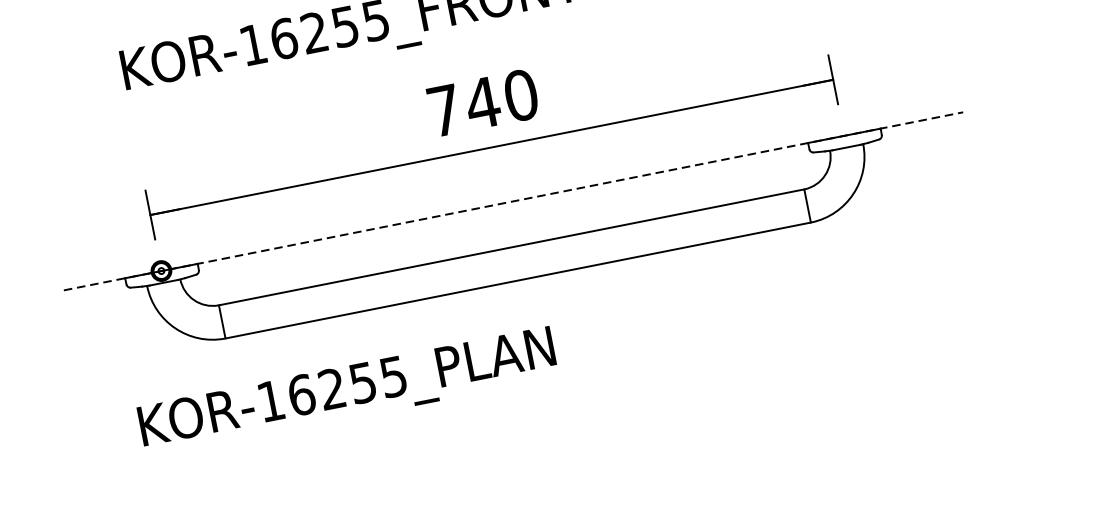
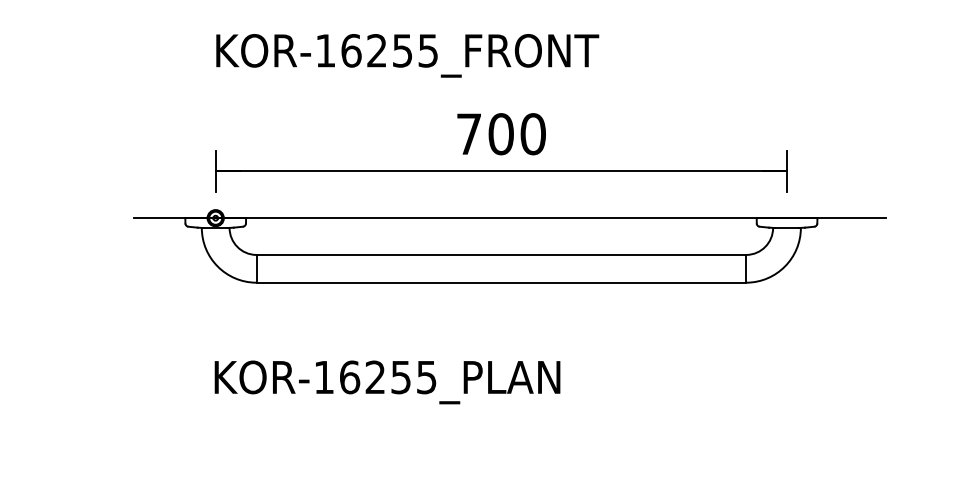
text: (482, 103) -> (500, 134), 740 -> 700
line: (513, 201) -> (510, 218), dashed -> solid
text: (347, 392) -> (387, 382), moved

